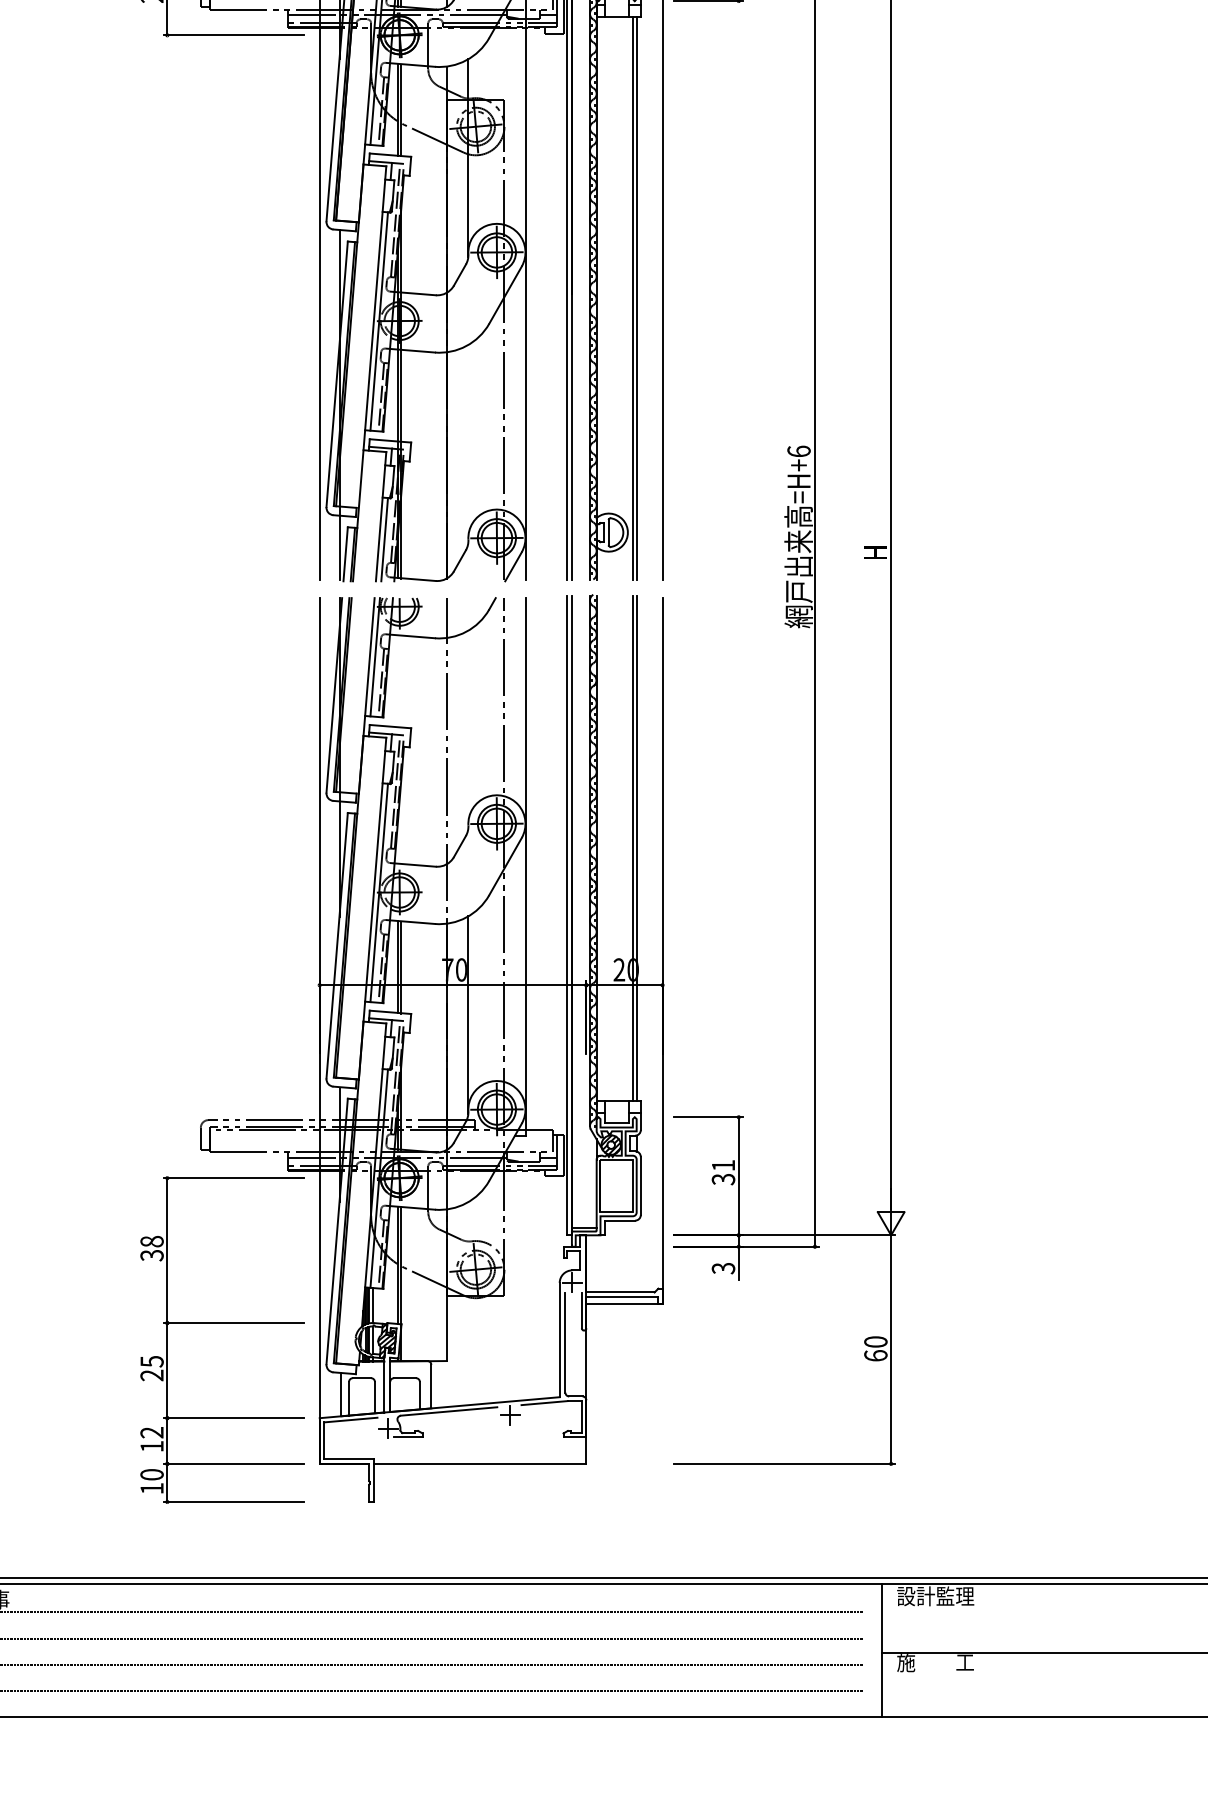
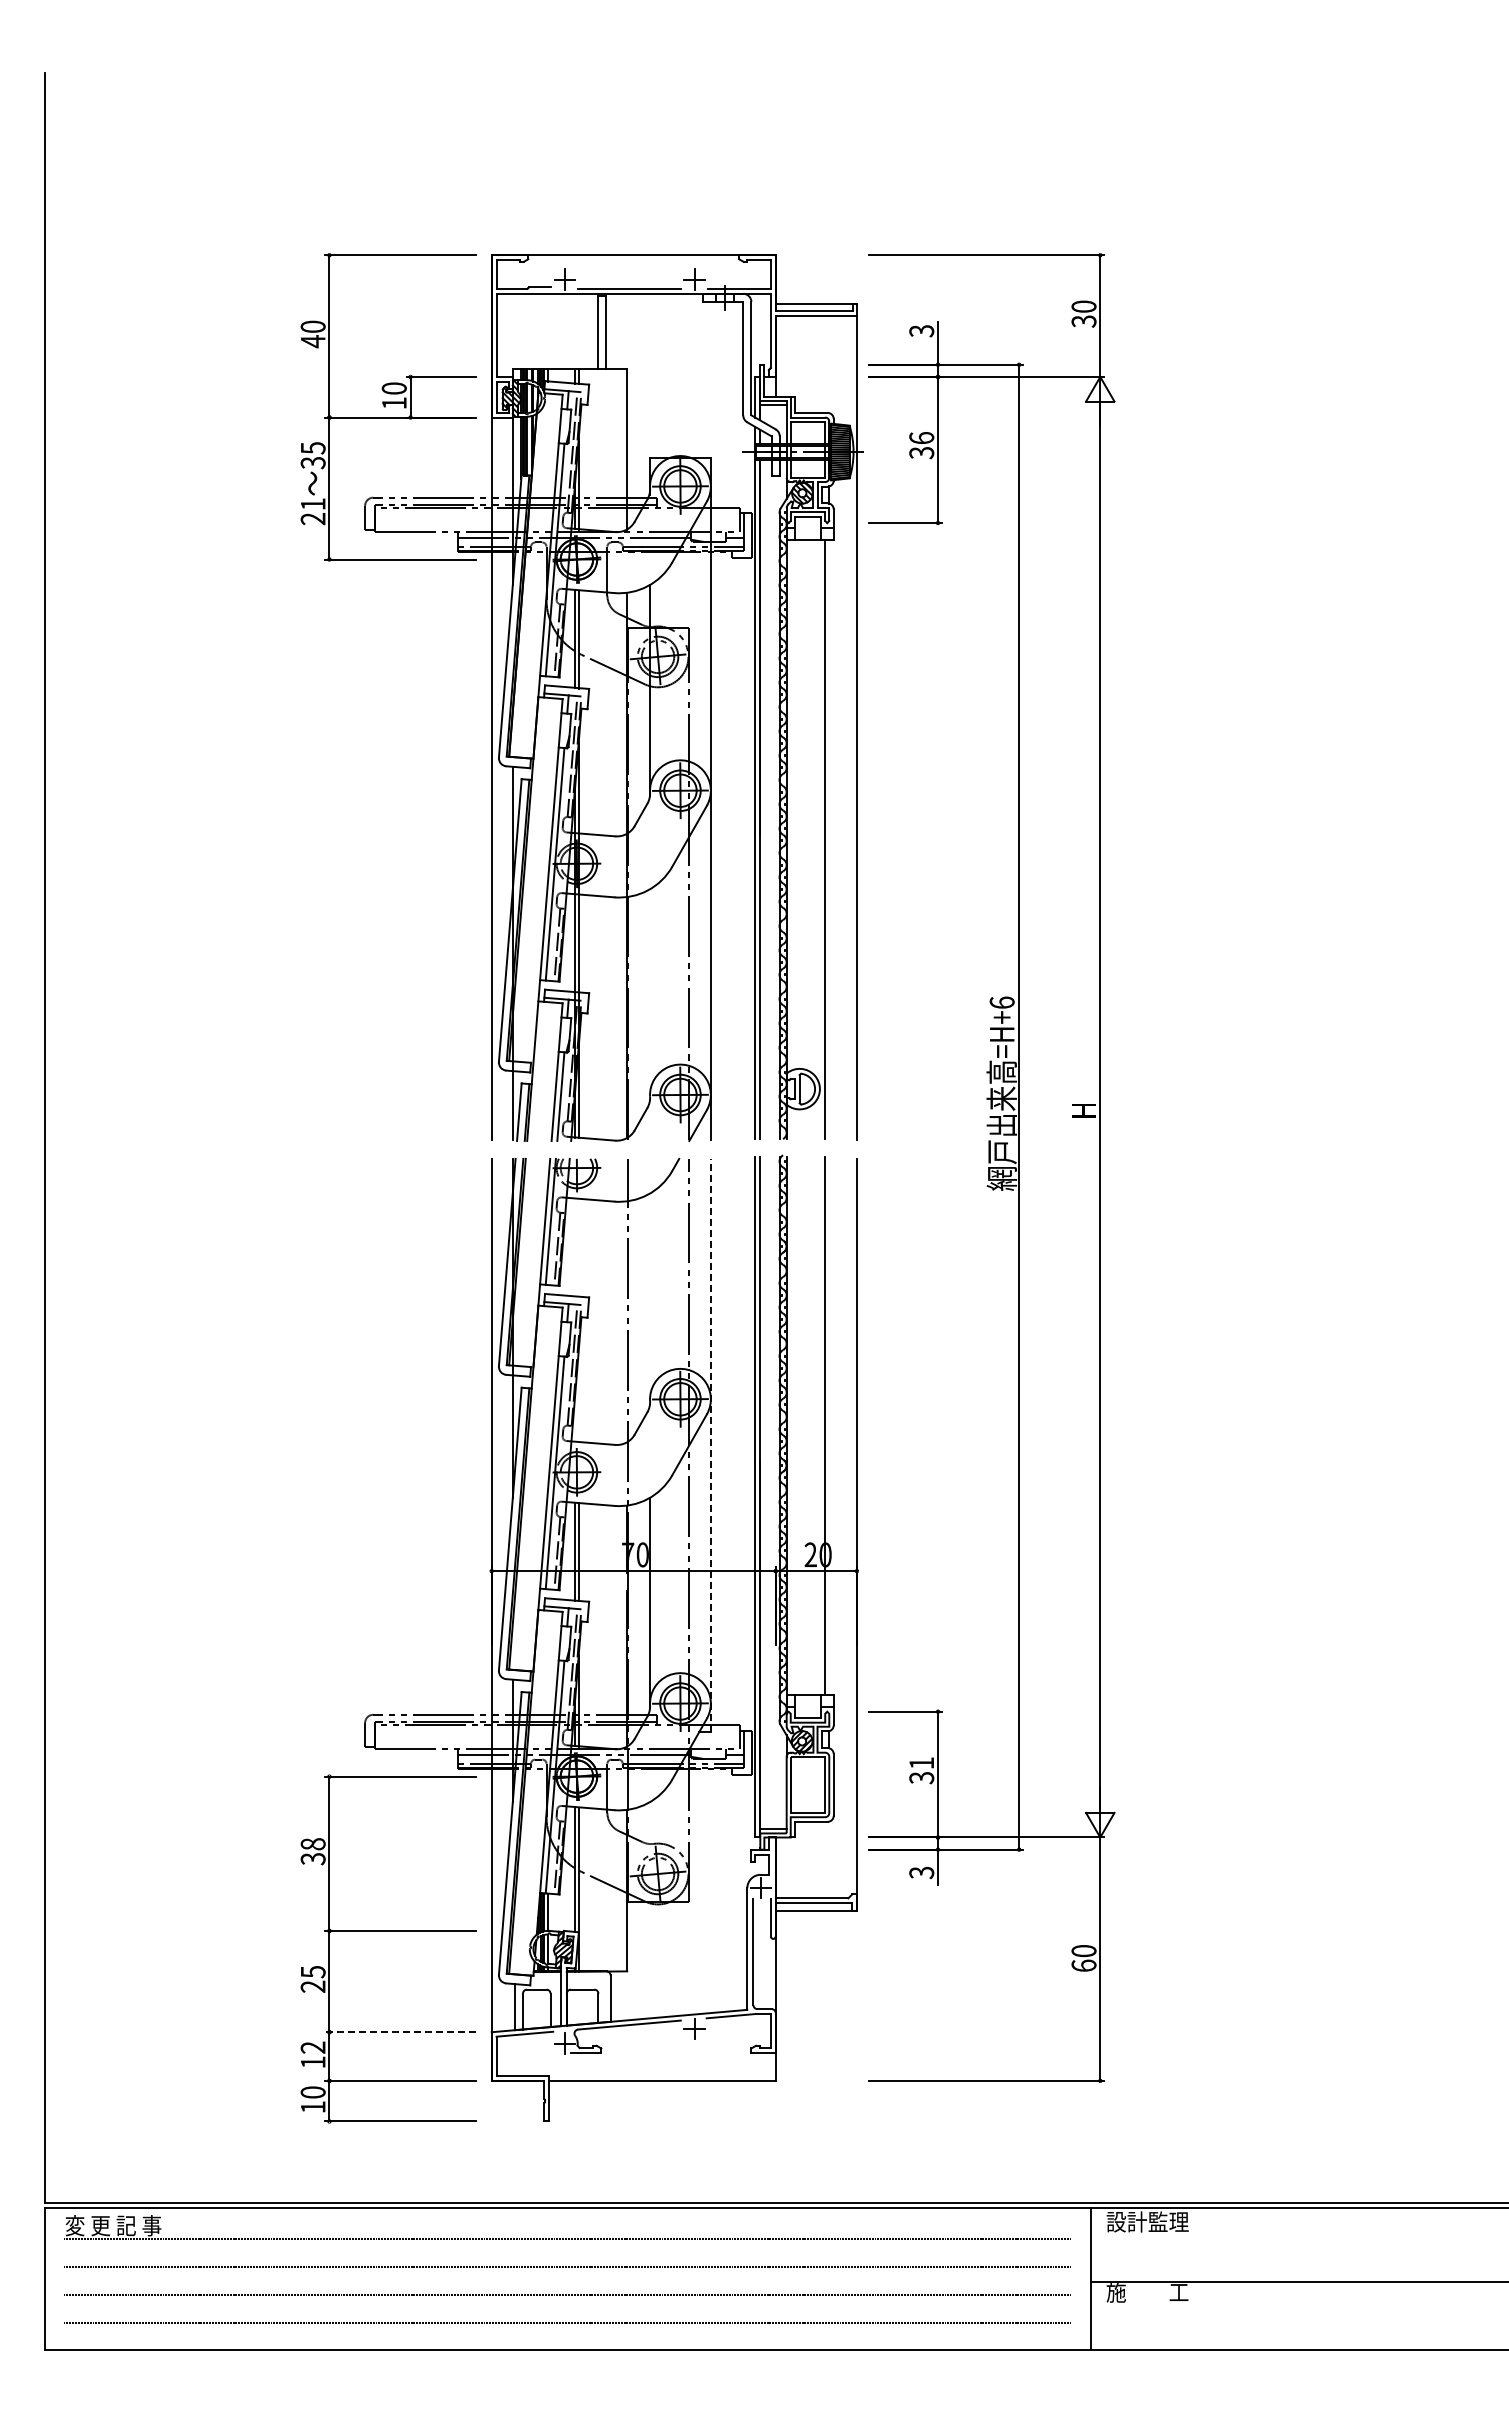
line: (636, 298) -> (829, 839), removed
line: (636, 848) -> (829, 1425), removed
line: (525, 867) -> (710, 1445), solid -> dashed
line: (233, 1418) -> (399, 2032), solid -> dashed

